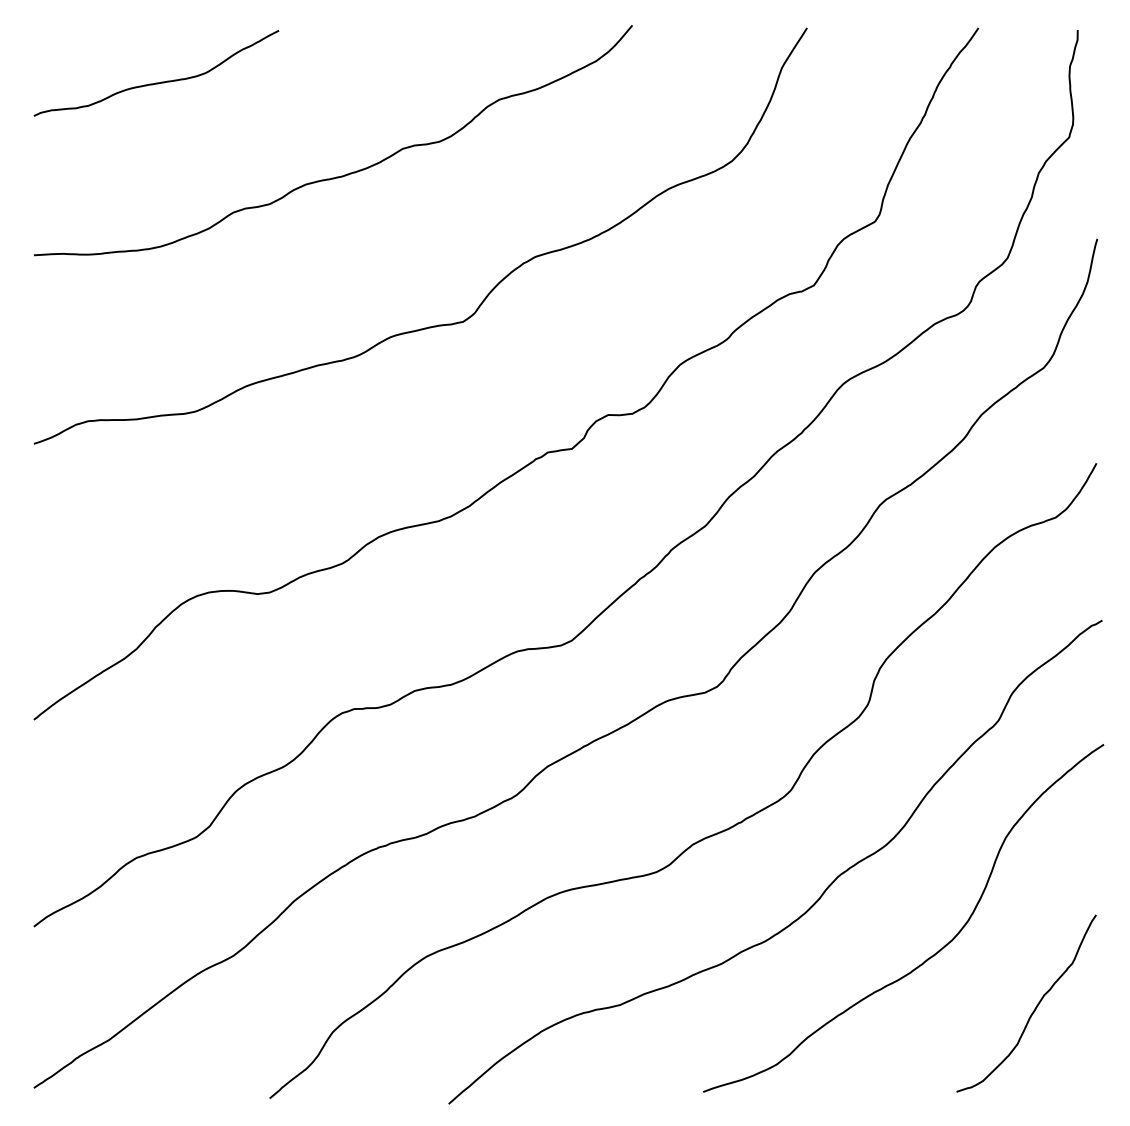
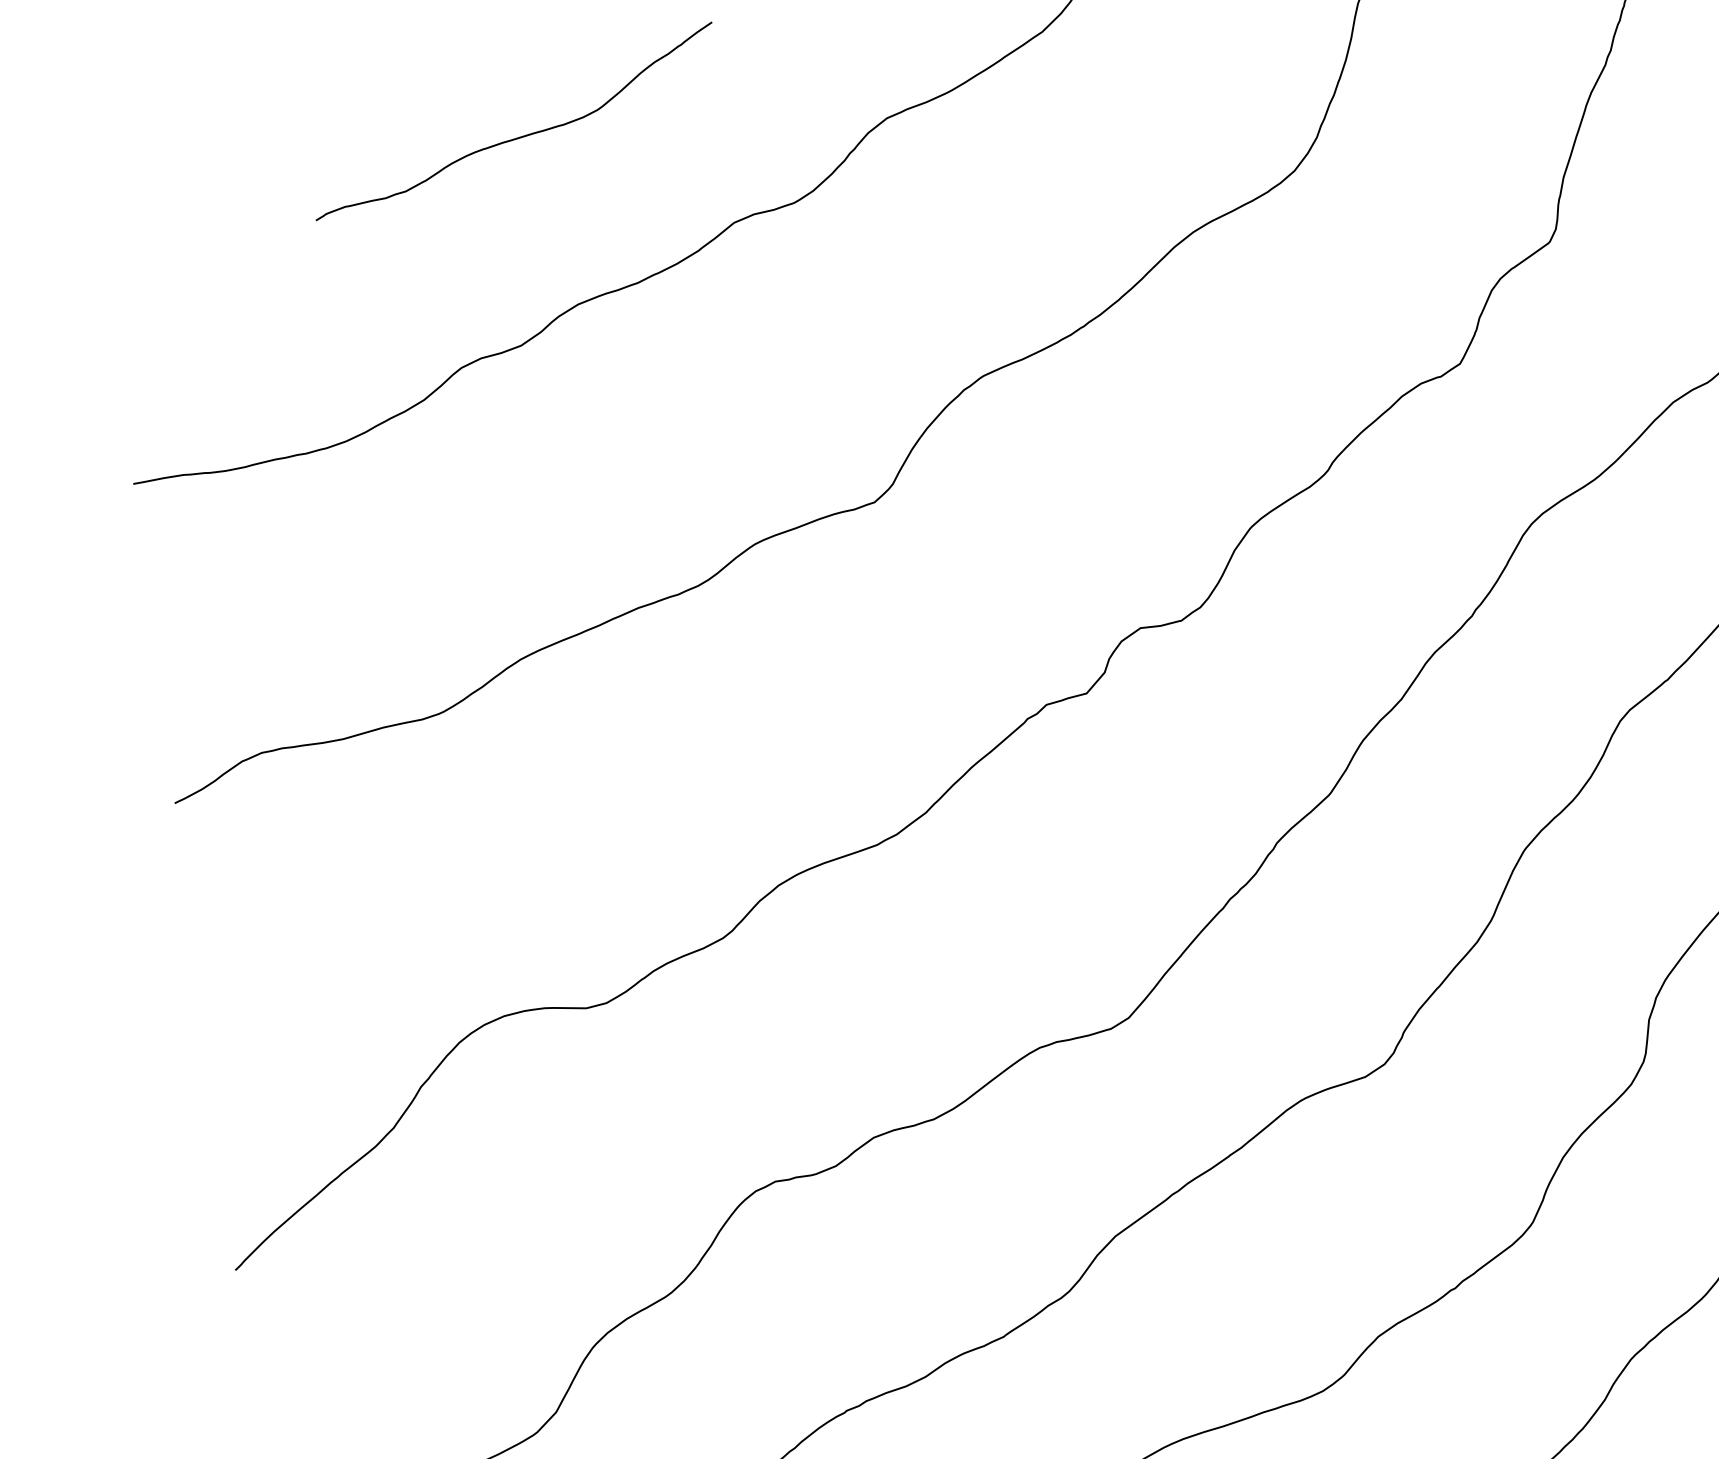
curve: (156, 82) -> (516, 136), moved

